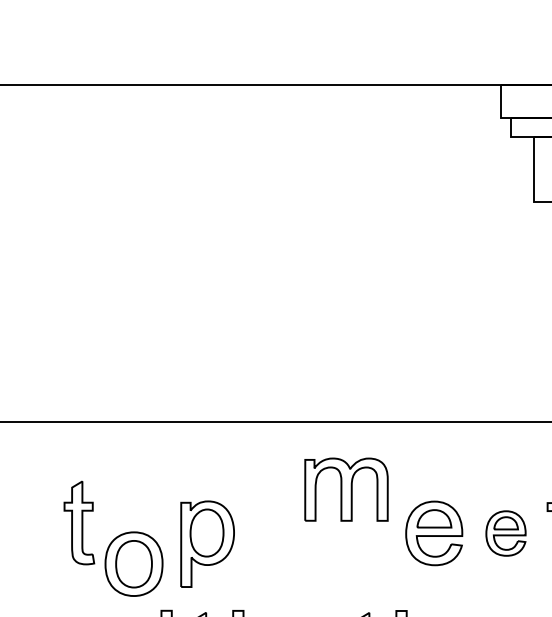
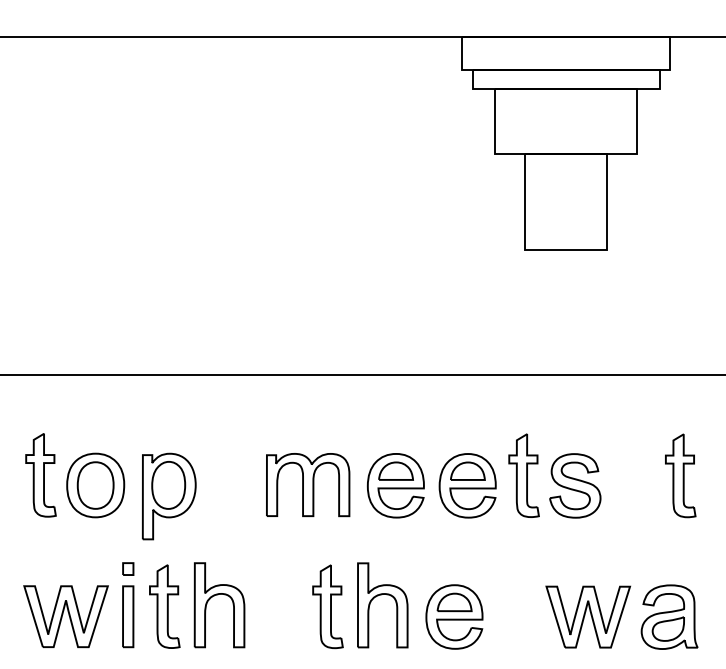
part: (346, 490) -> (308, 485), moved
part: (505, 533) -> (467, 485), size x1.43
part: (133, 564) -> (95, 485), moved

